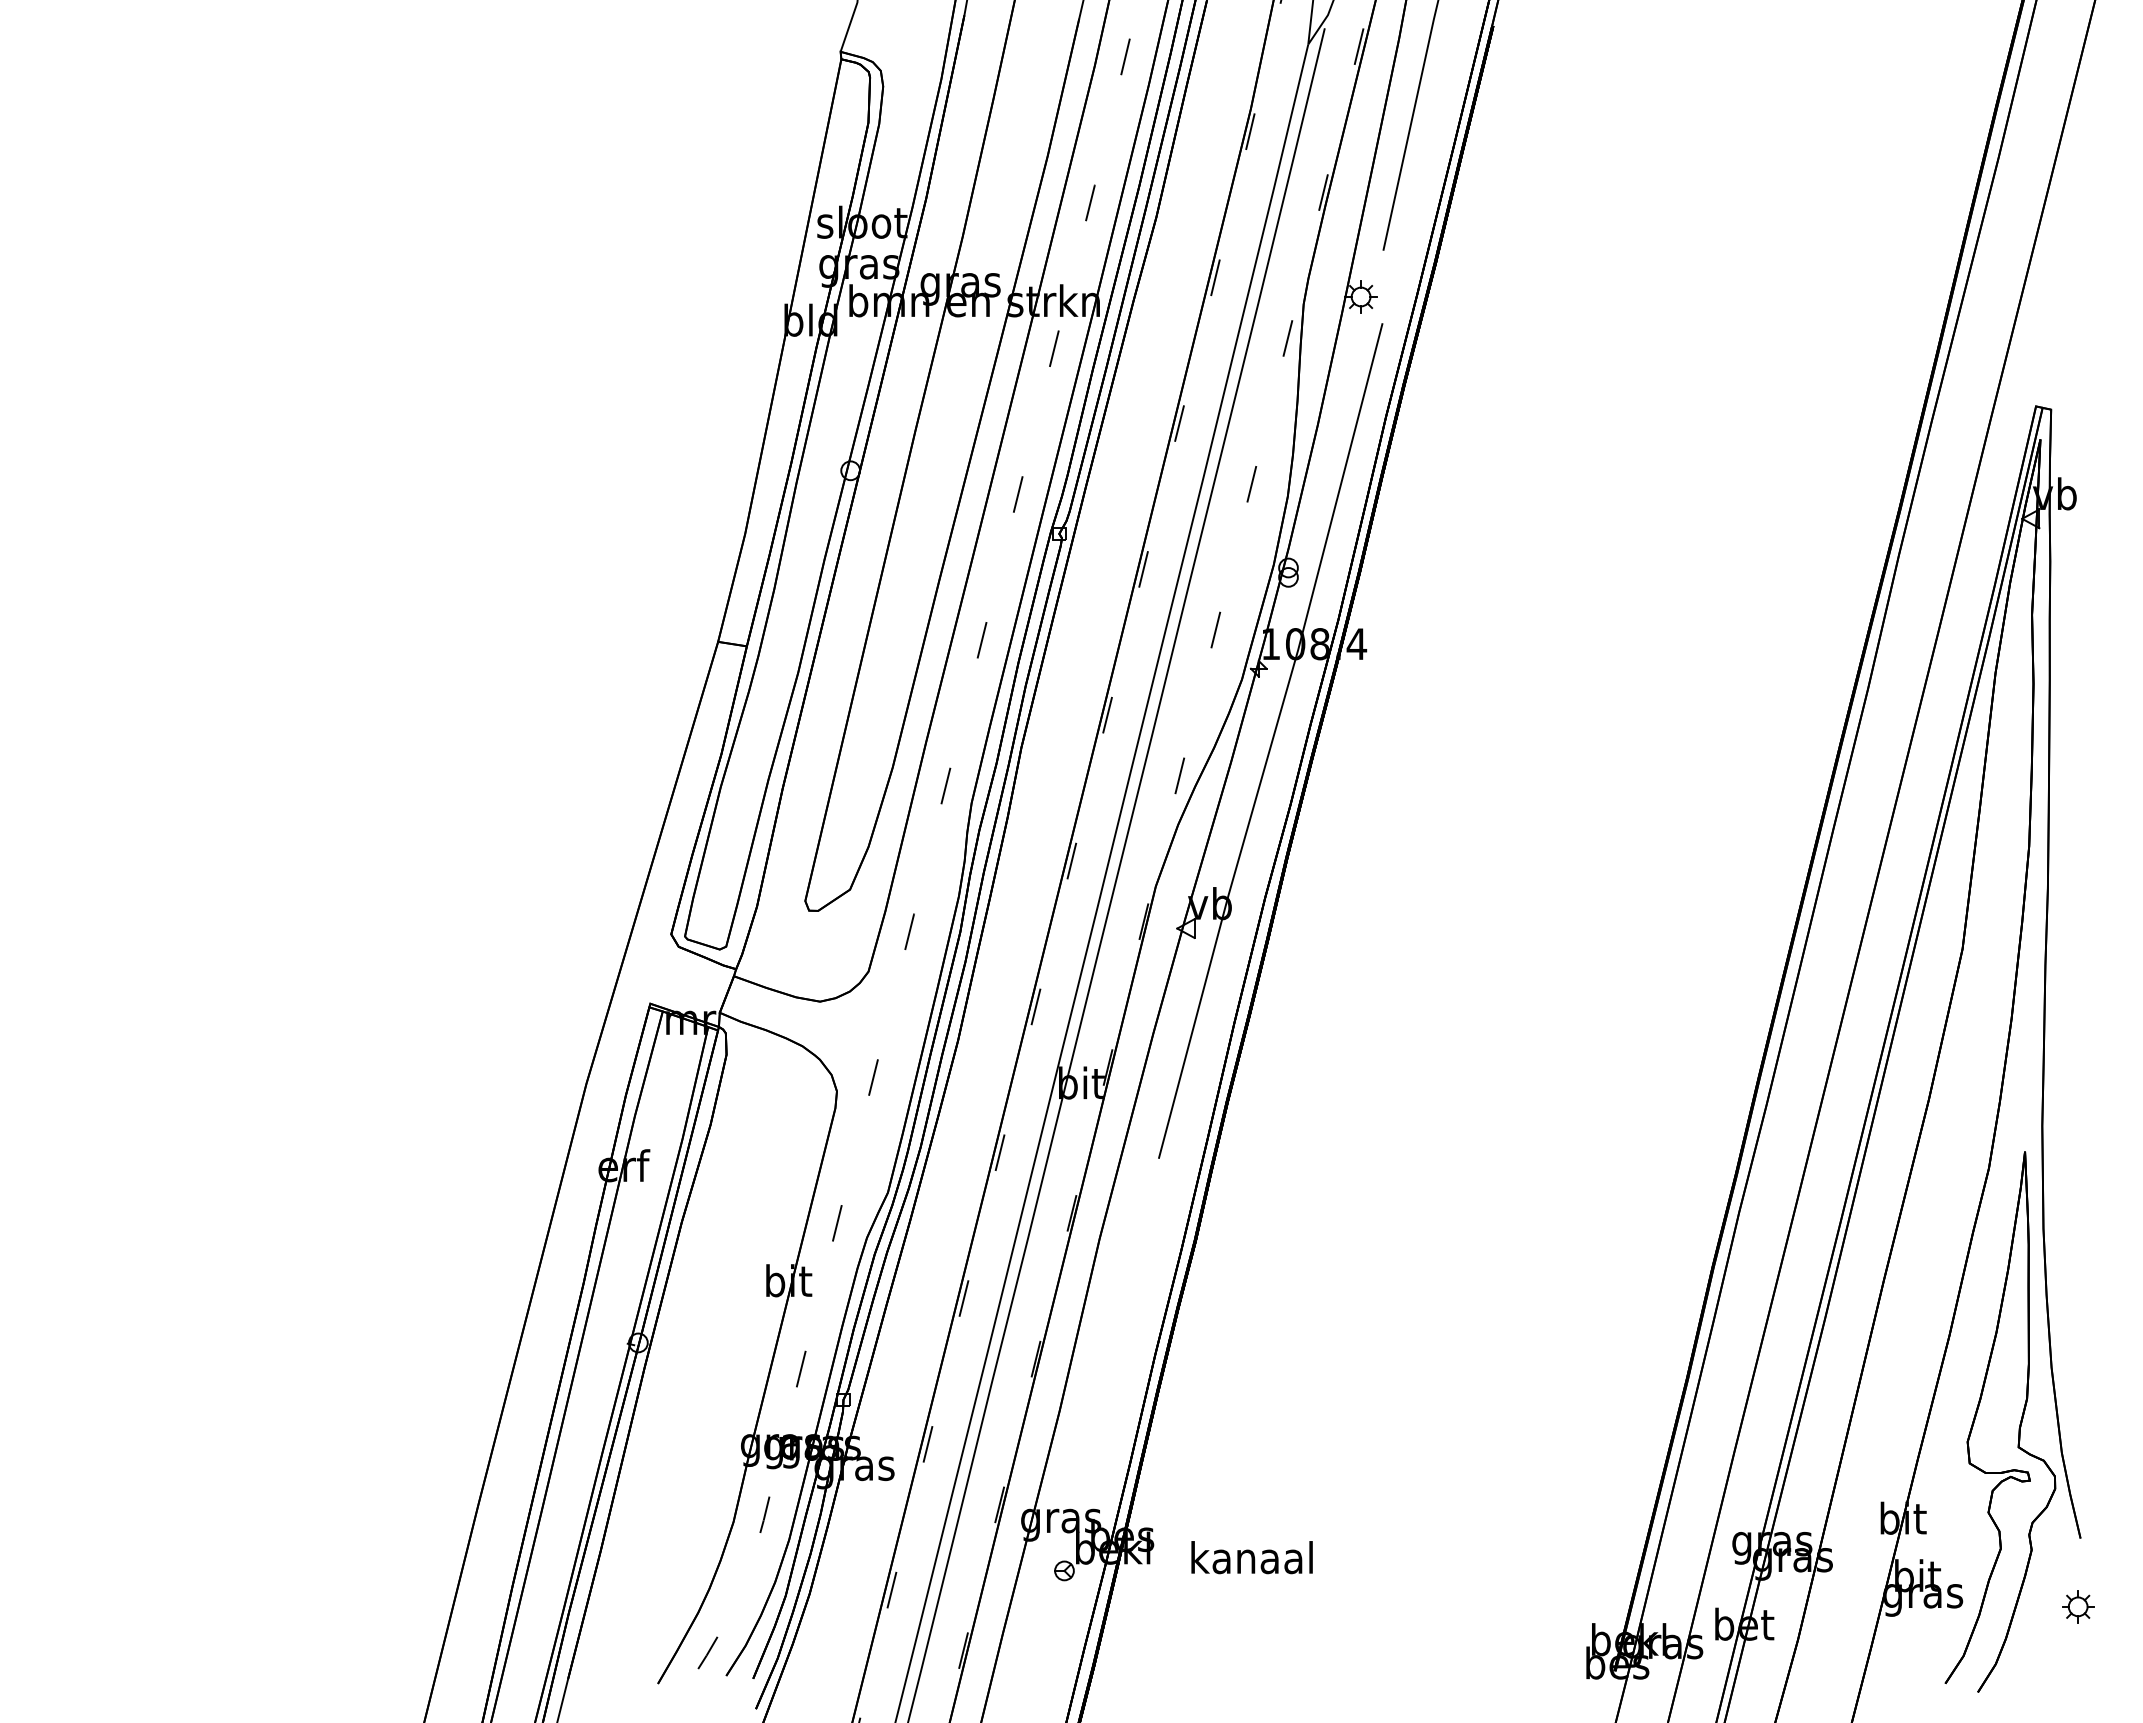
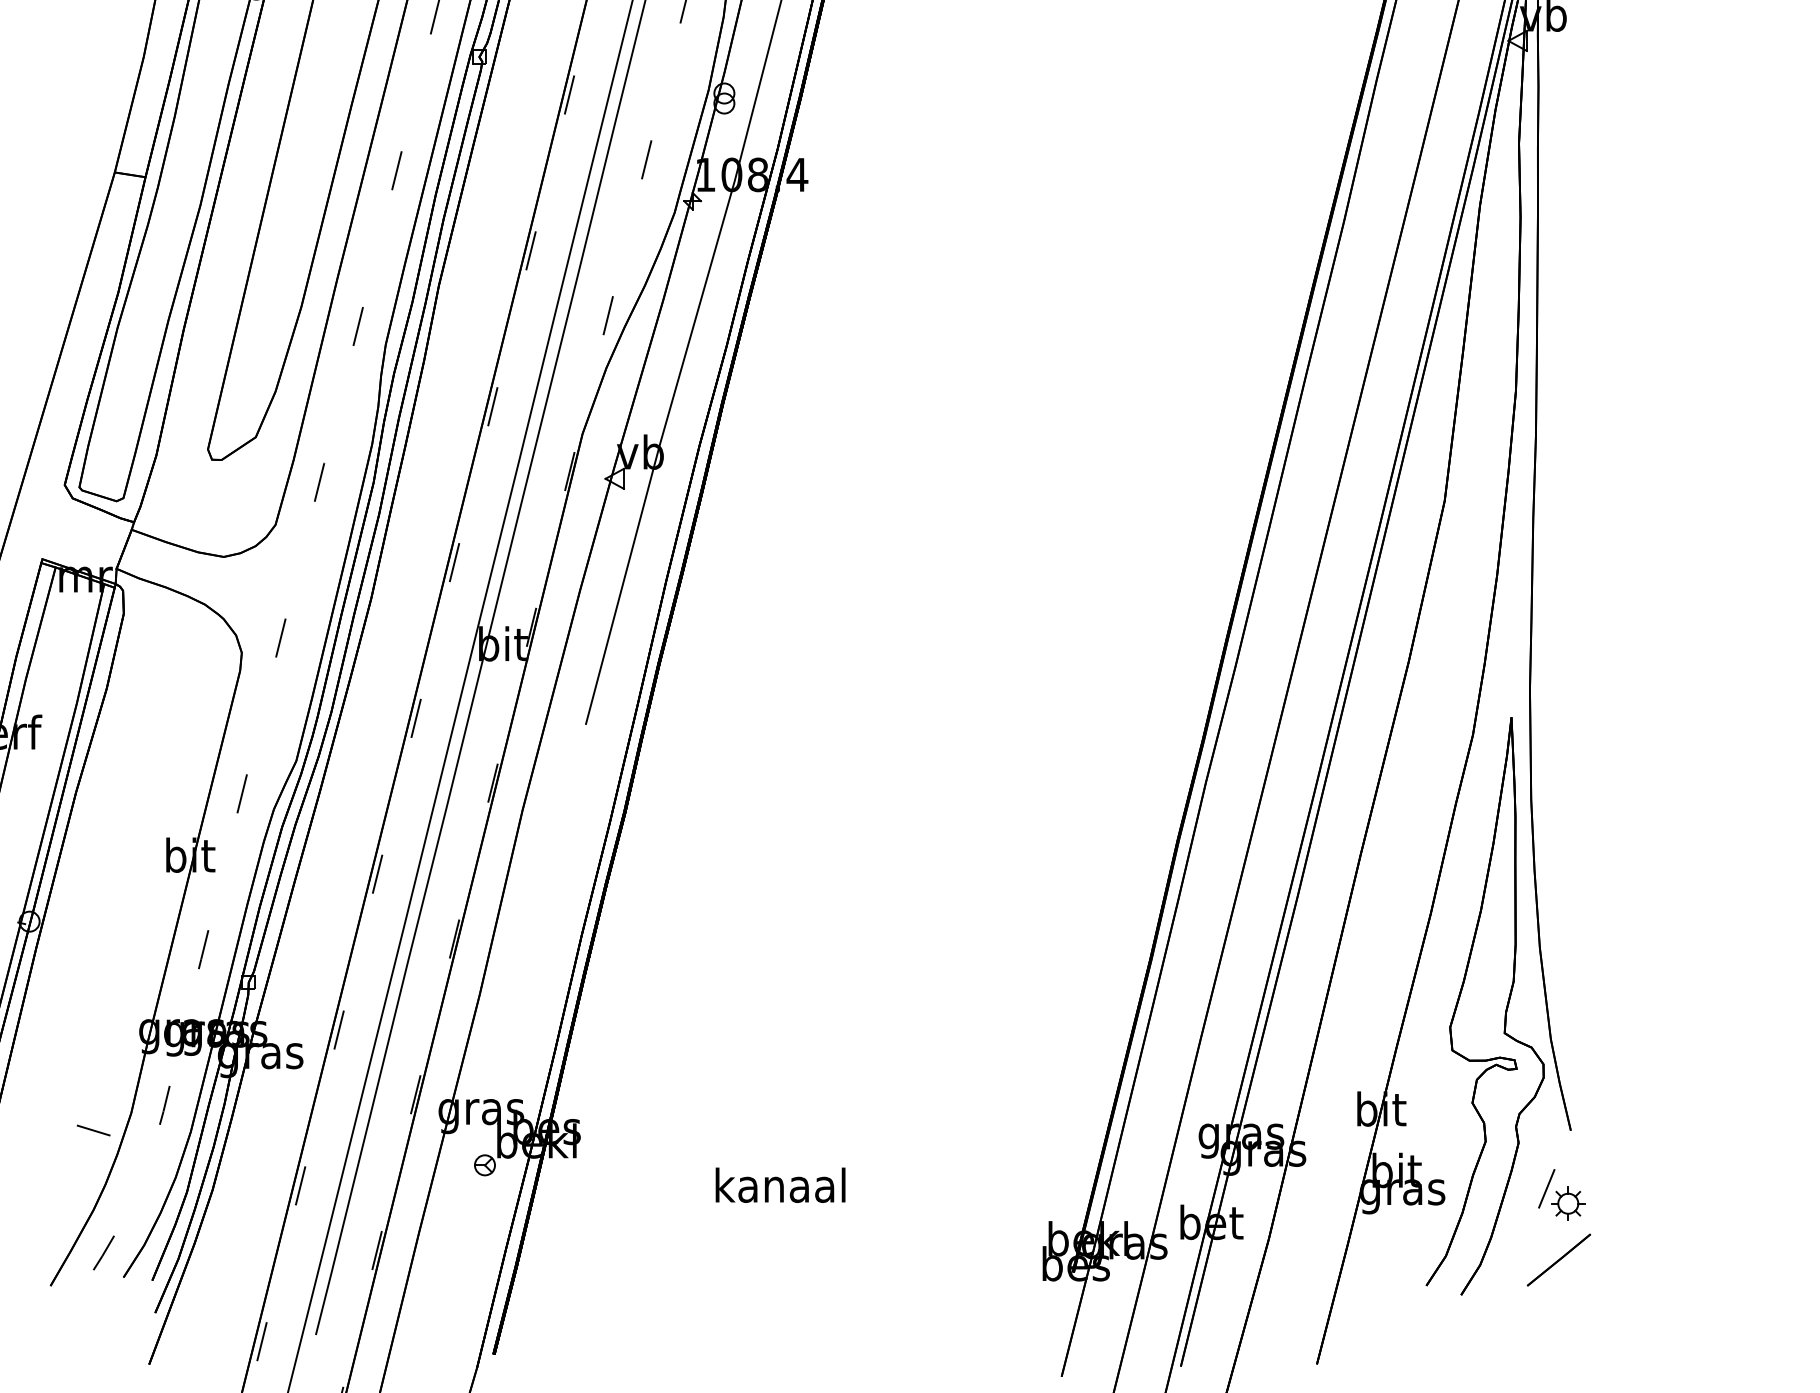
line: (698, 1537) -> (93, 1129), added
text: (1251, 1557) -> (779, 1185), moved
line: (2057, 1592) -> (1546, 1188), added
line: (2069, 1659) -> (1559, 1259), added

